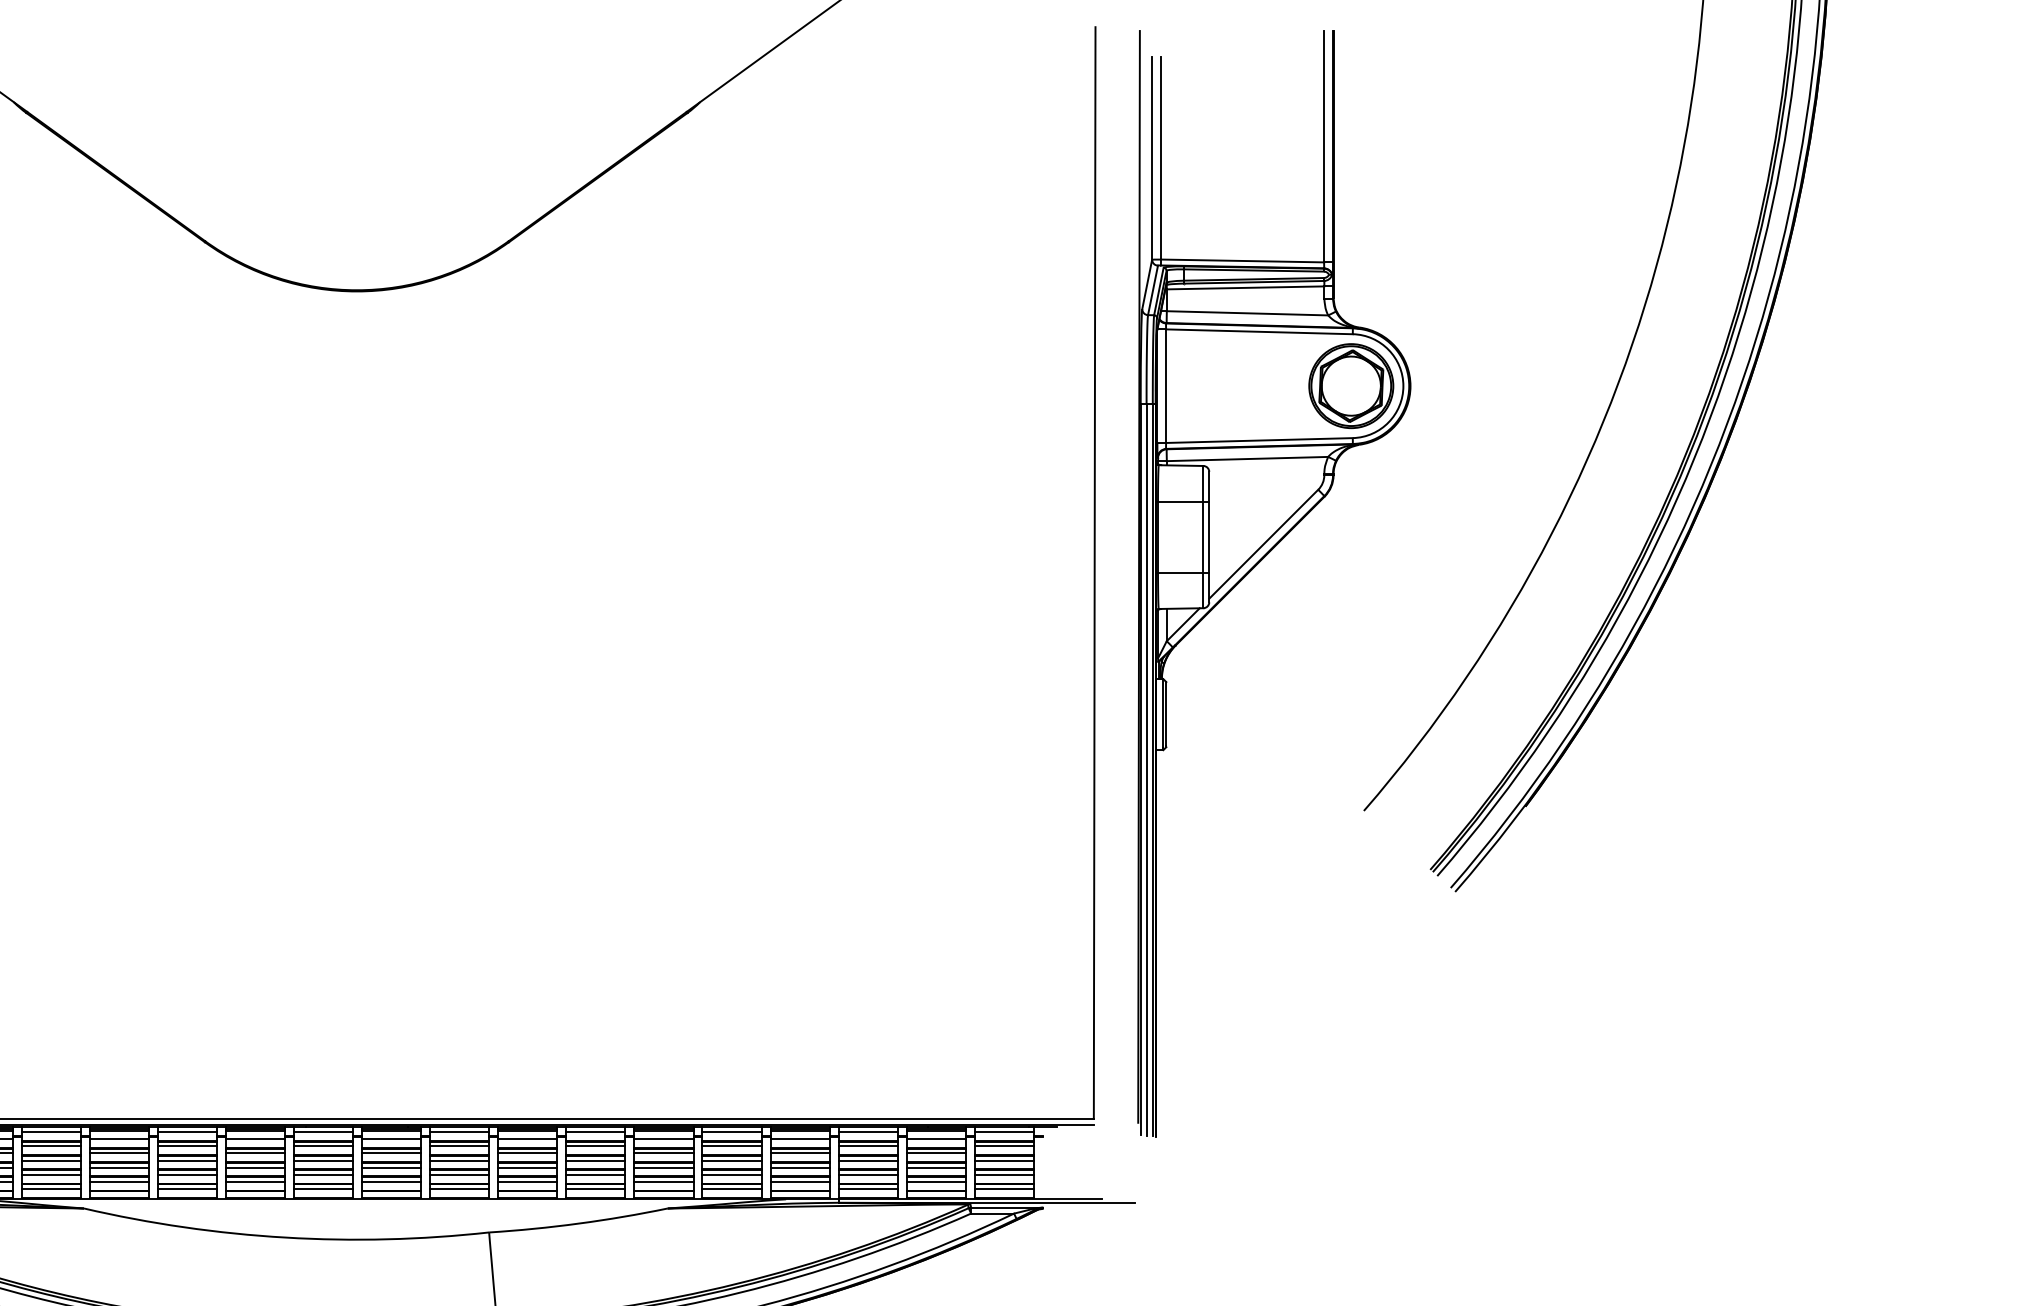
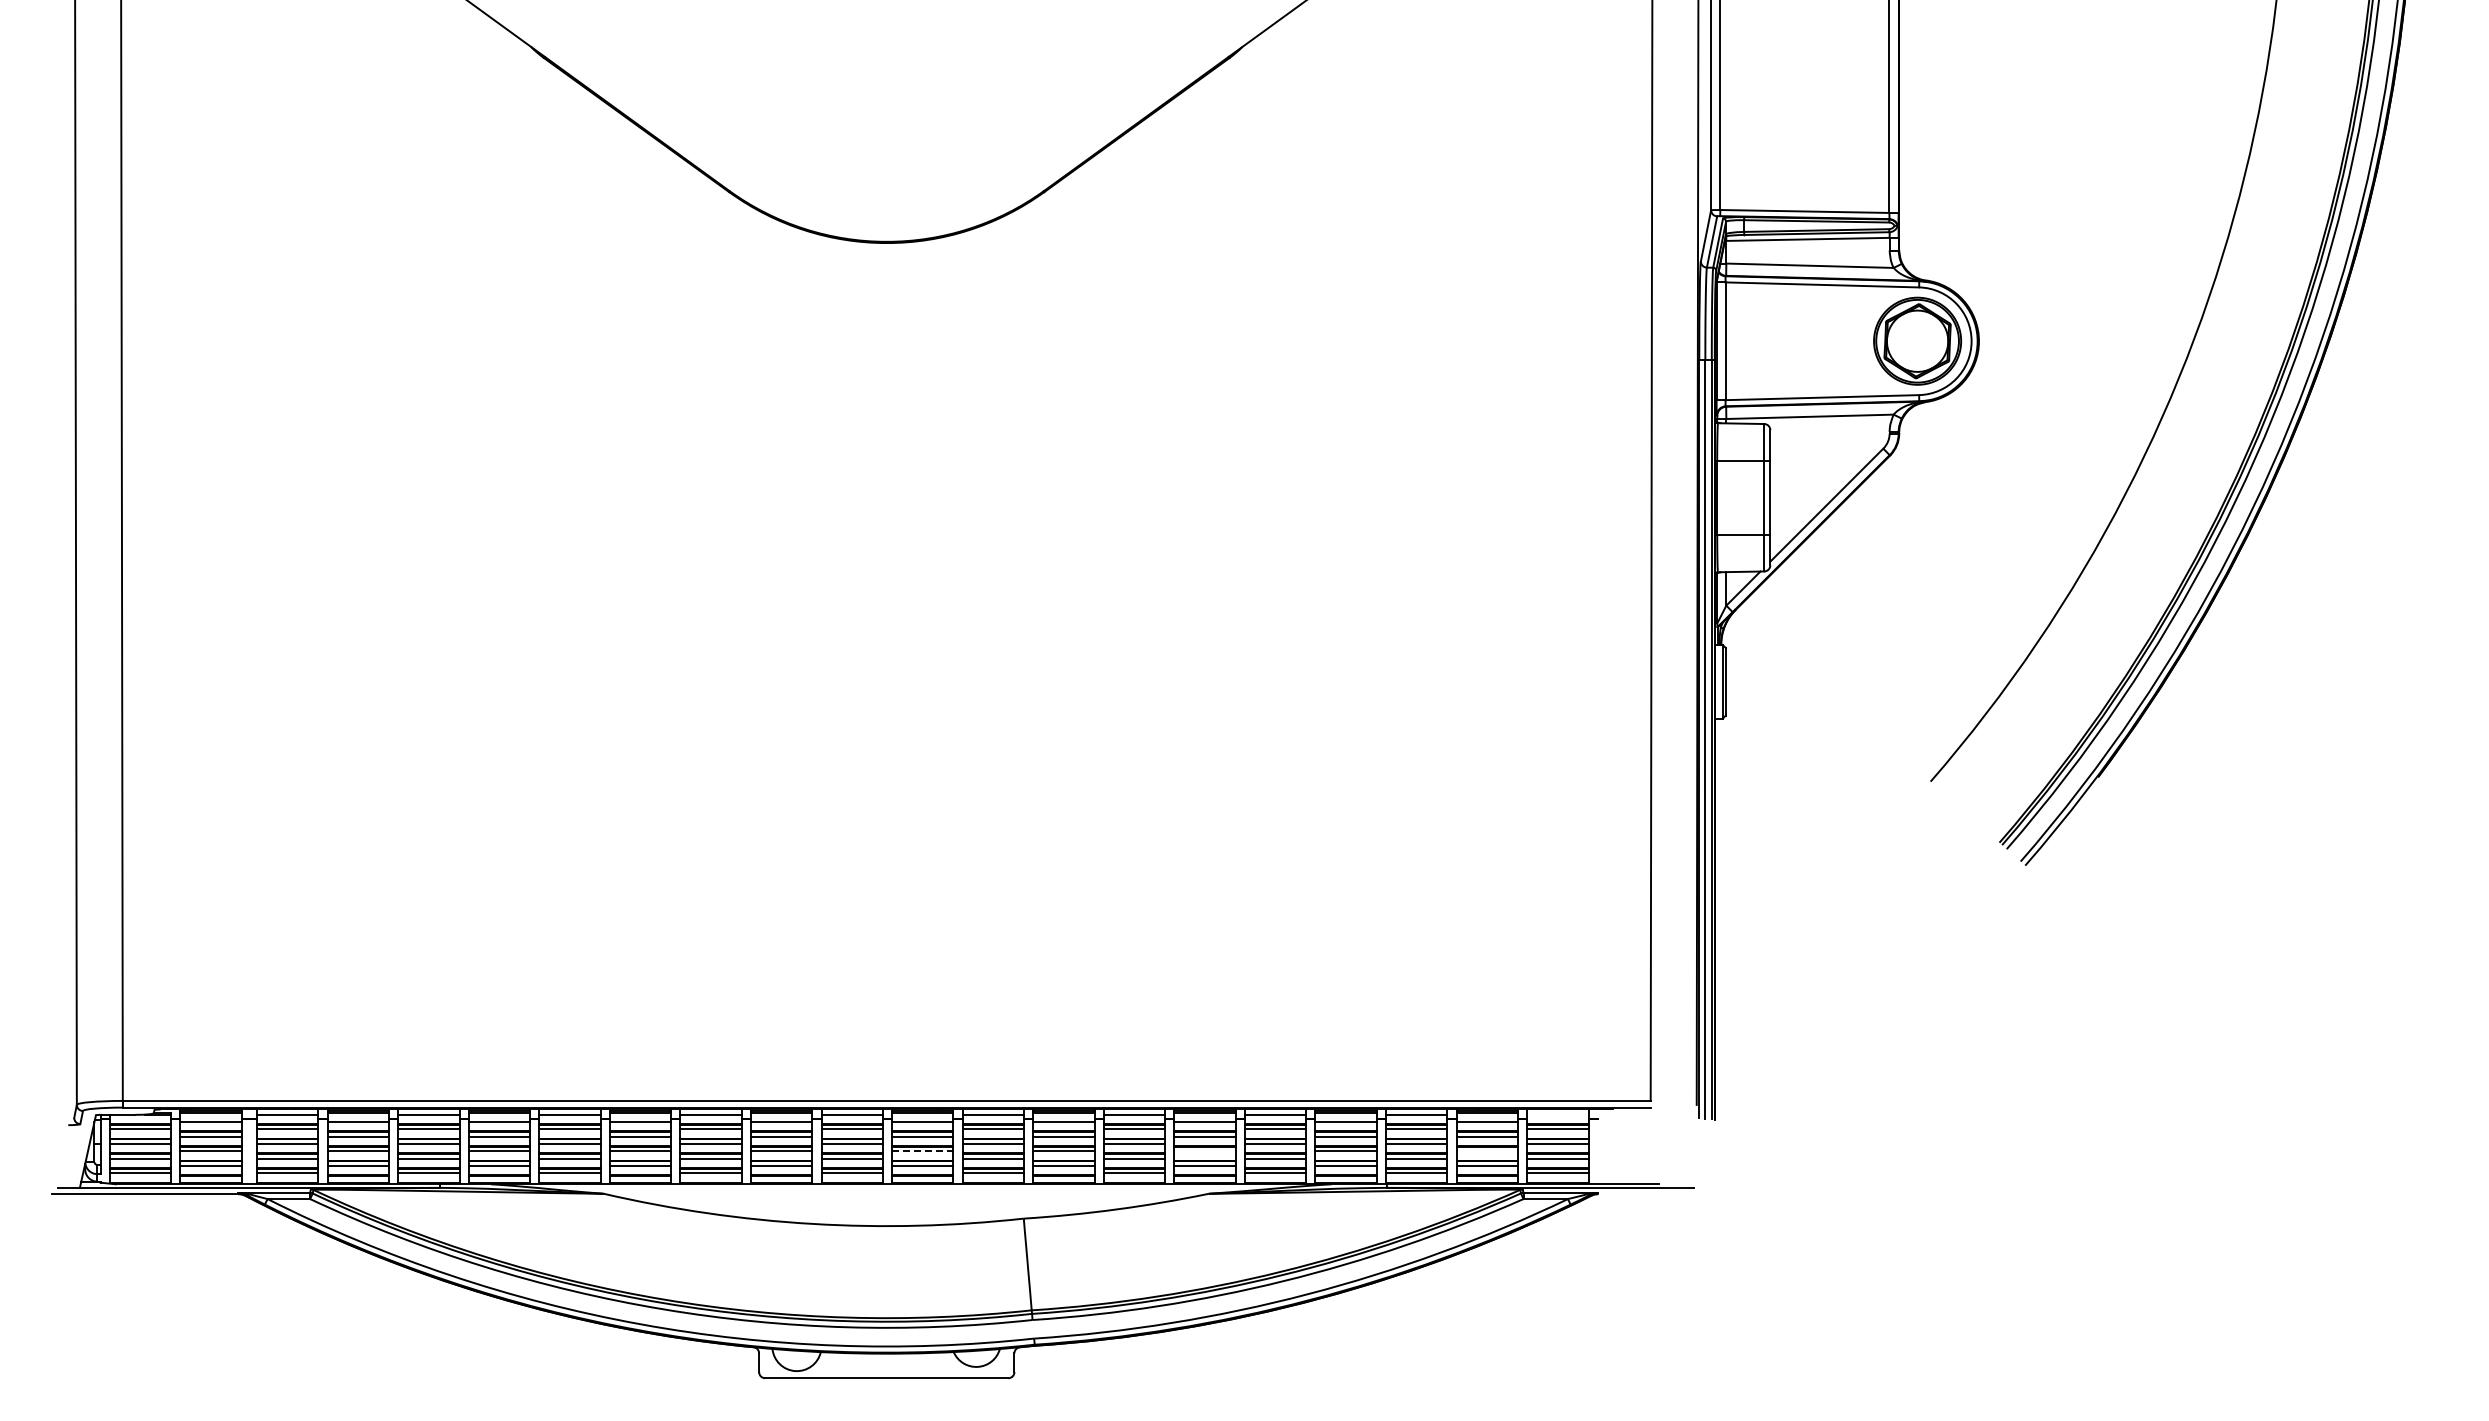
line: (1003, 1132) -> (1557, 1114), removed
line: (391, 1167) -> (922, 1151), solid -> dashed
line: (663, 1167) -> (1204, 1151), removed
line: (935, 1167) -> (1486, 1151), removed

